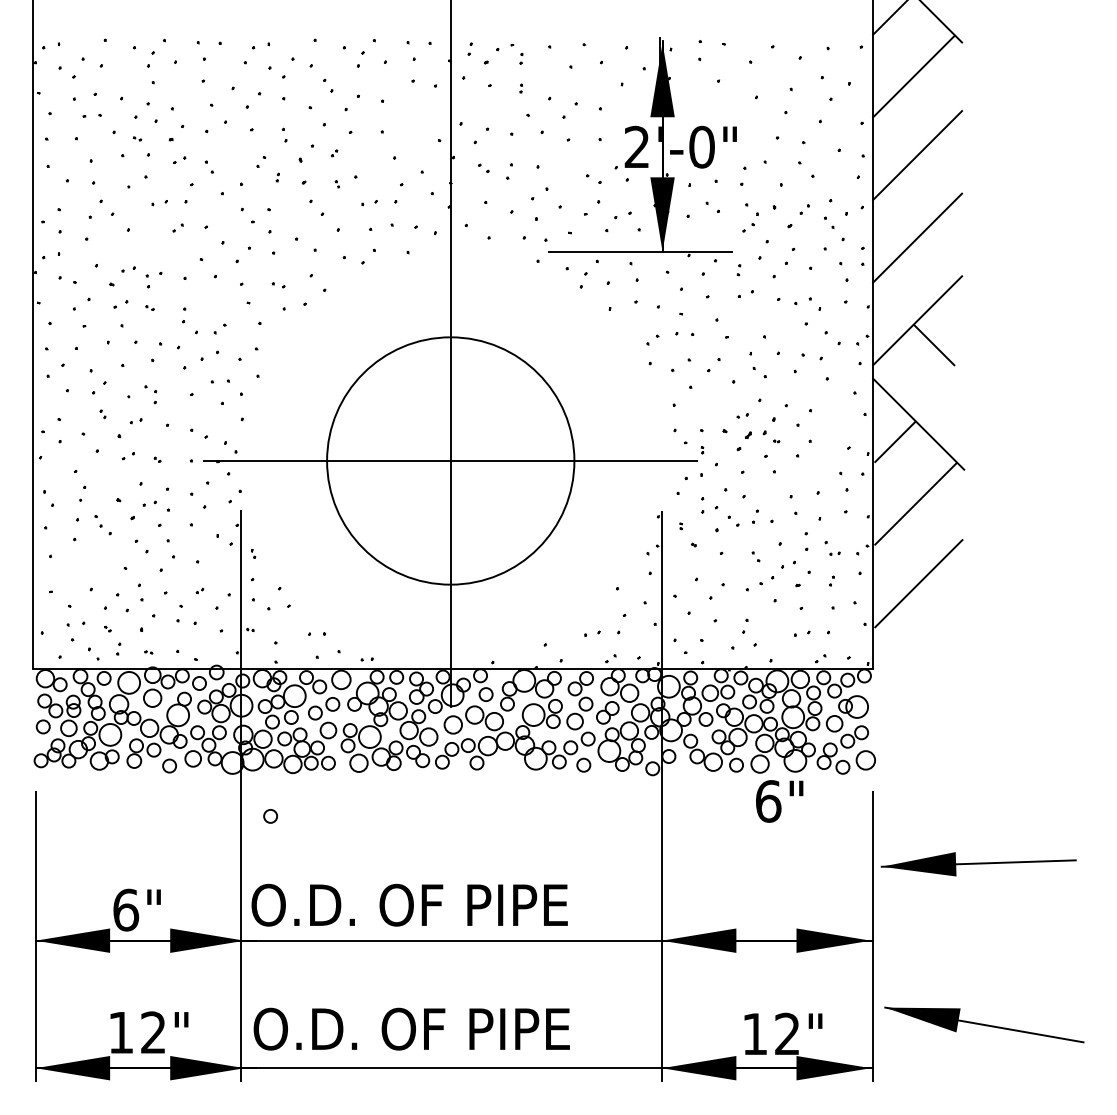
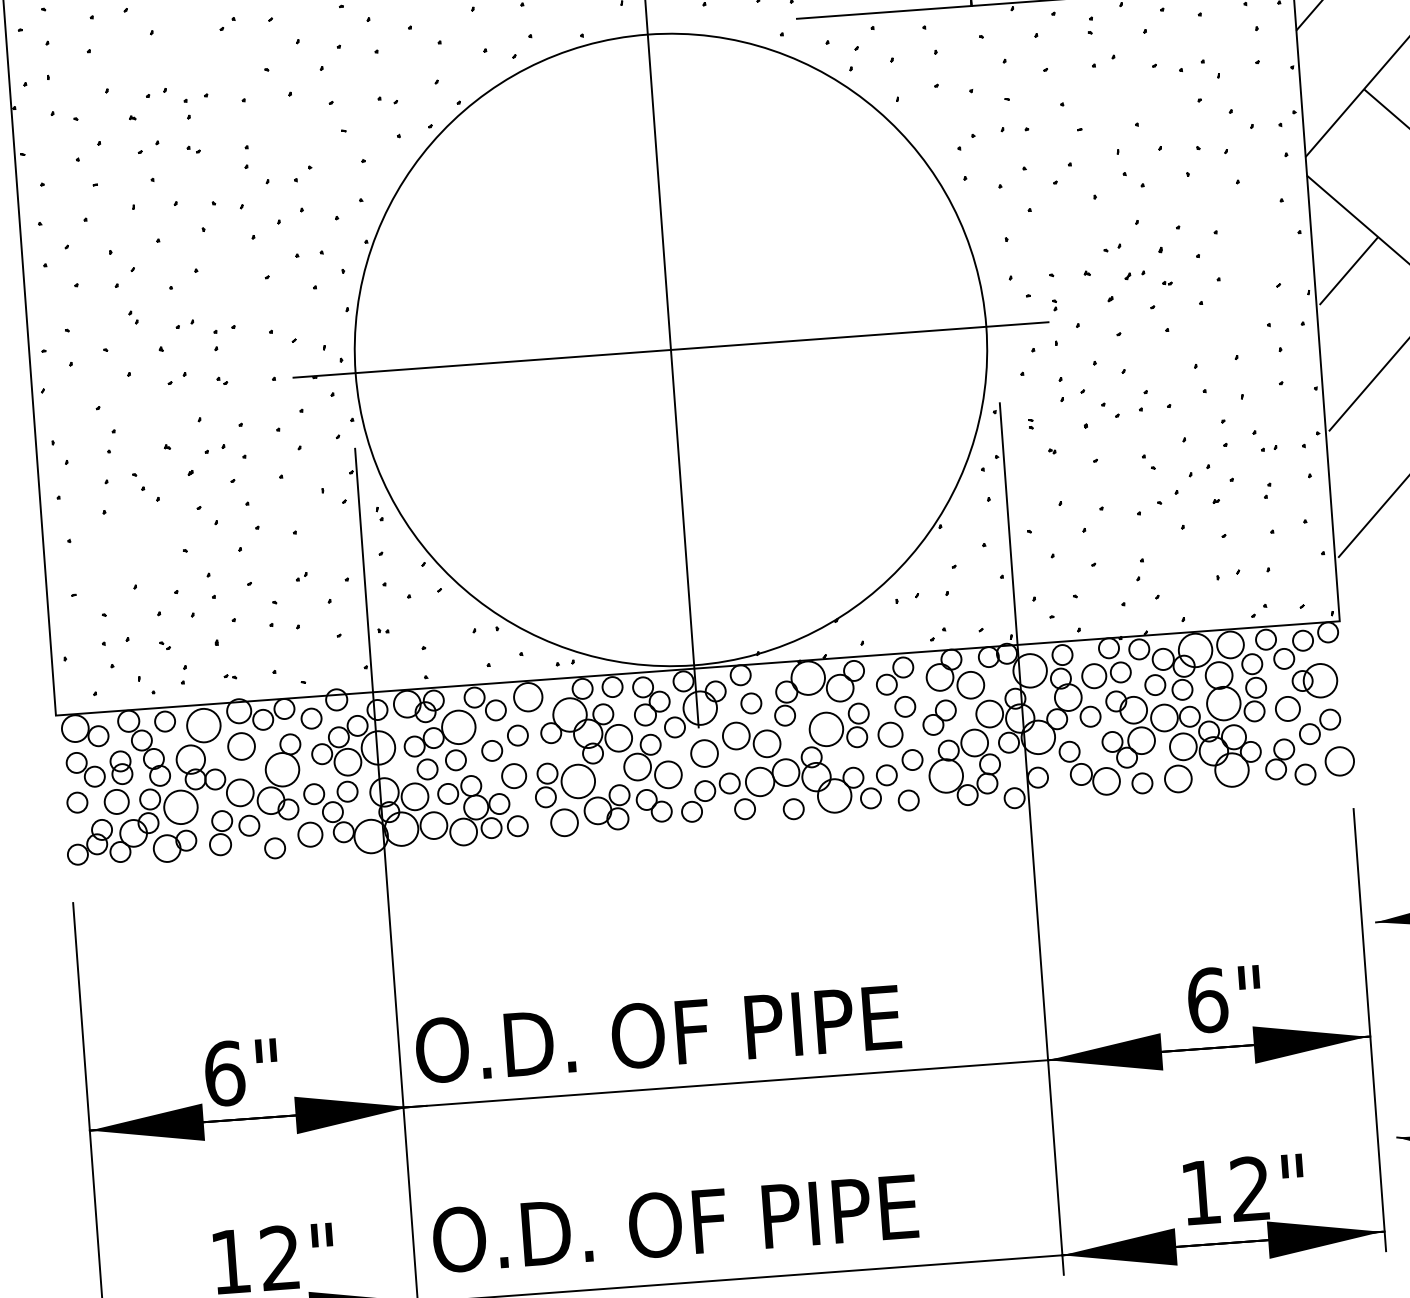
part: (154, 397) -> (214, 341), moved
part: (755, 434) -> (1134, 275), size x0.62
circle: (450, 460) -> (670, 349), size x1.67
text: (779, 801) -> (1224, 999), moved
circle: (270, 816) -> (793, 809), moved

